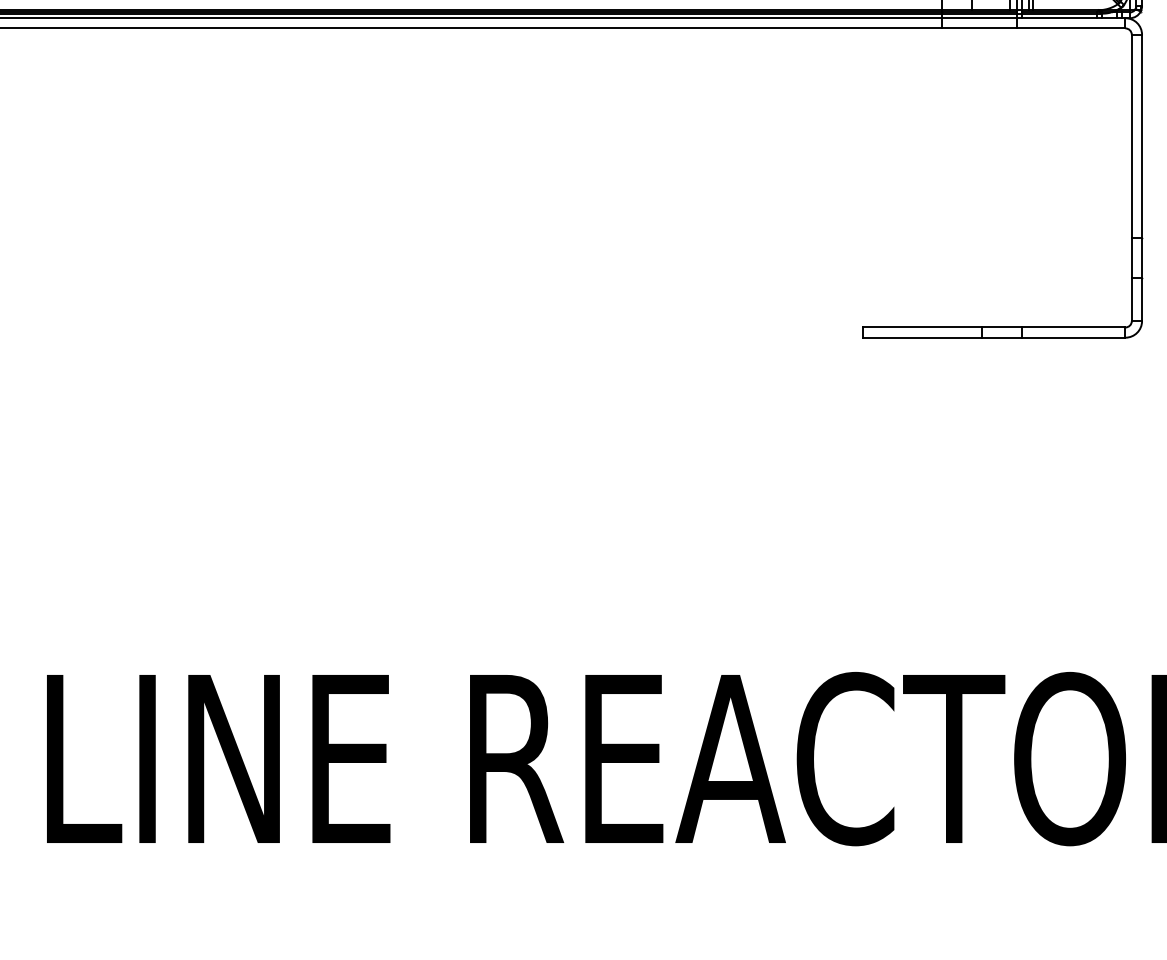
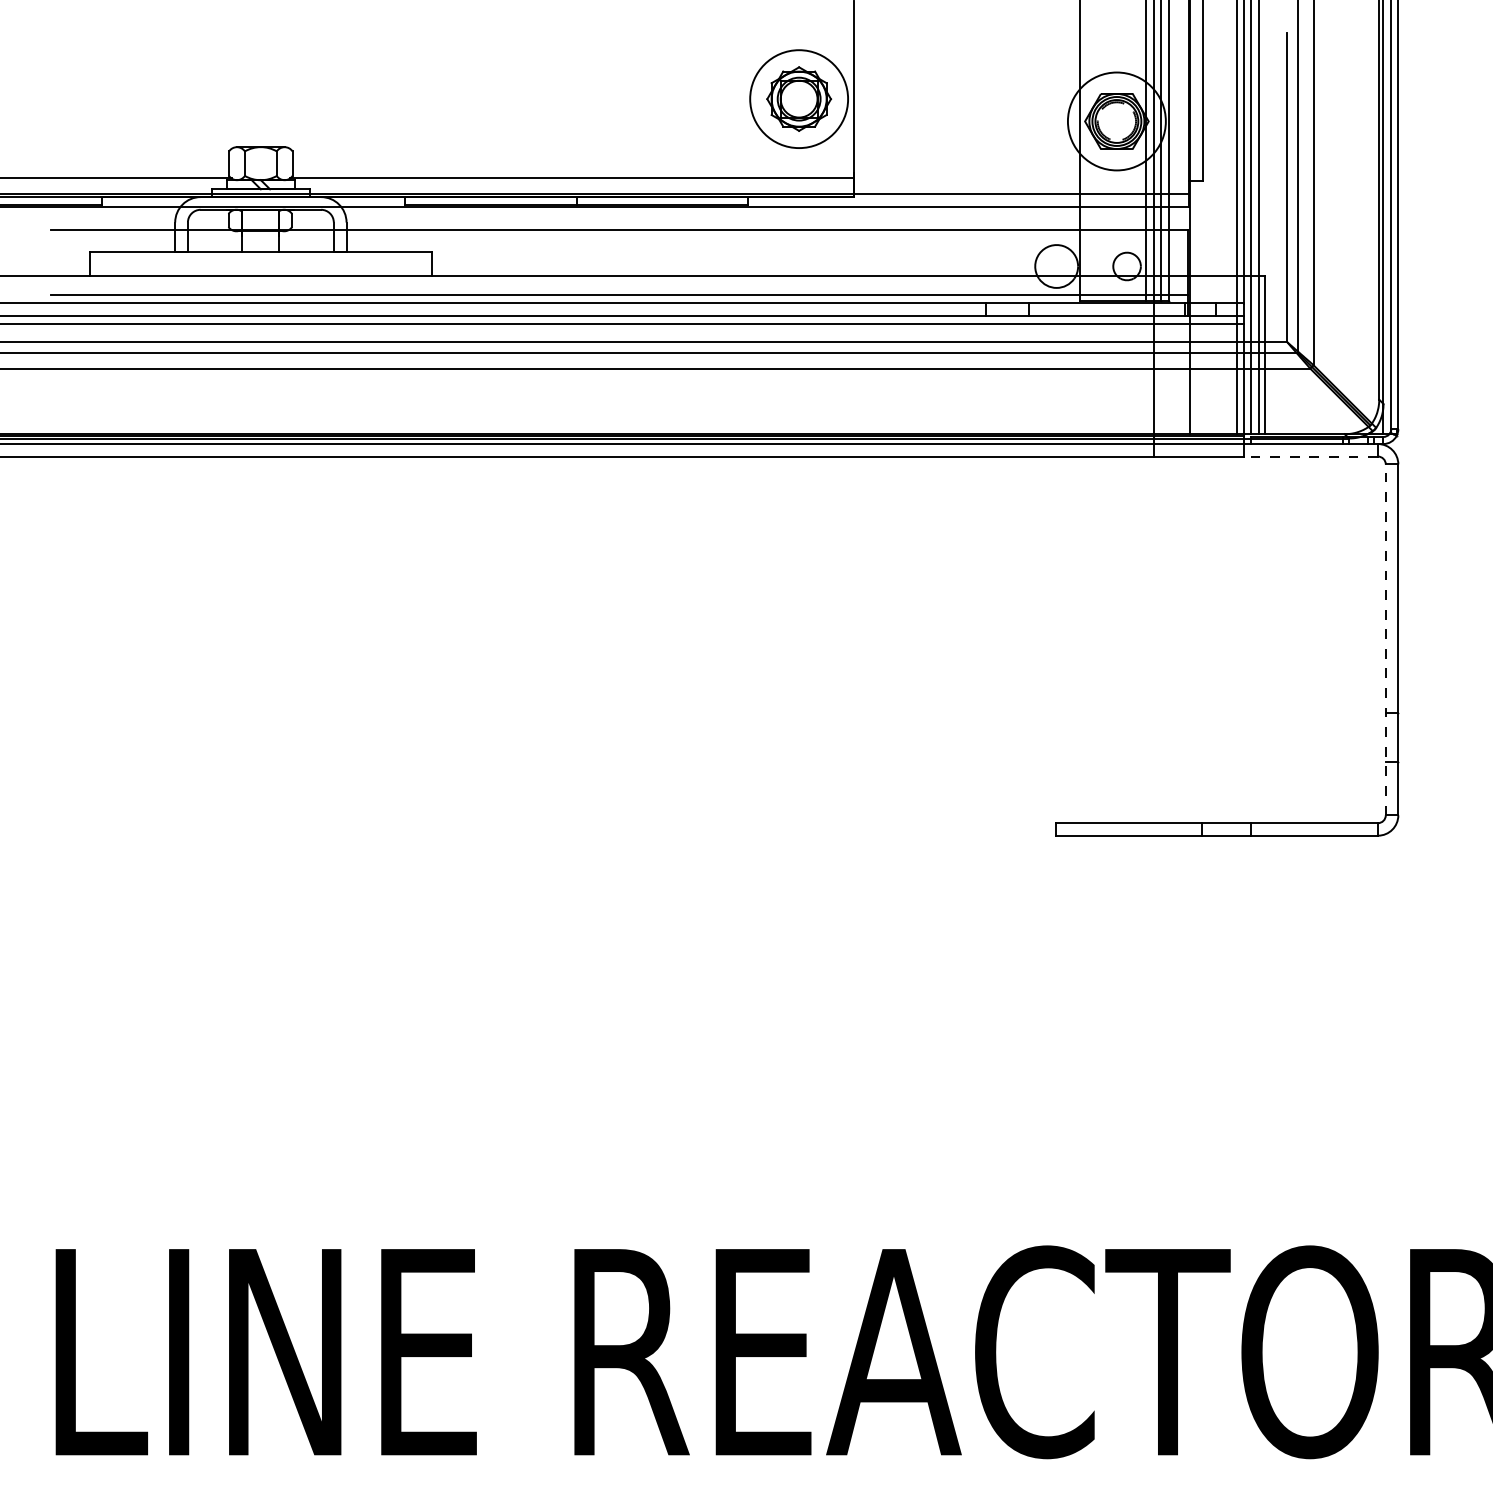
line: (1071, 28) -> (1311, 456), solid -> dashed
line: (1131, 177) -> (1385, 639), solid -> dashed

